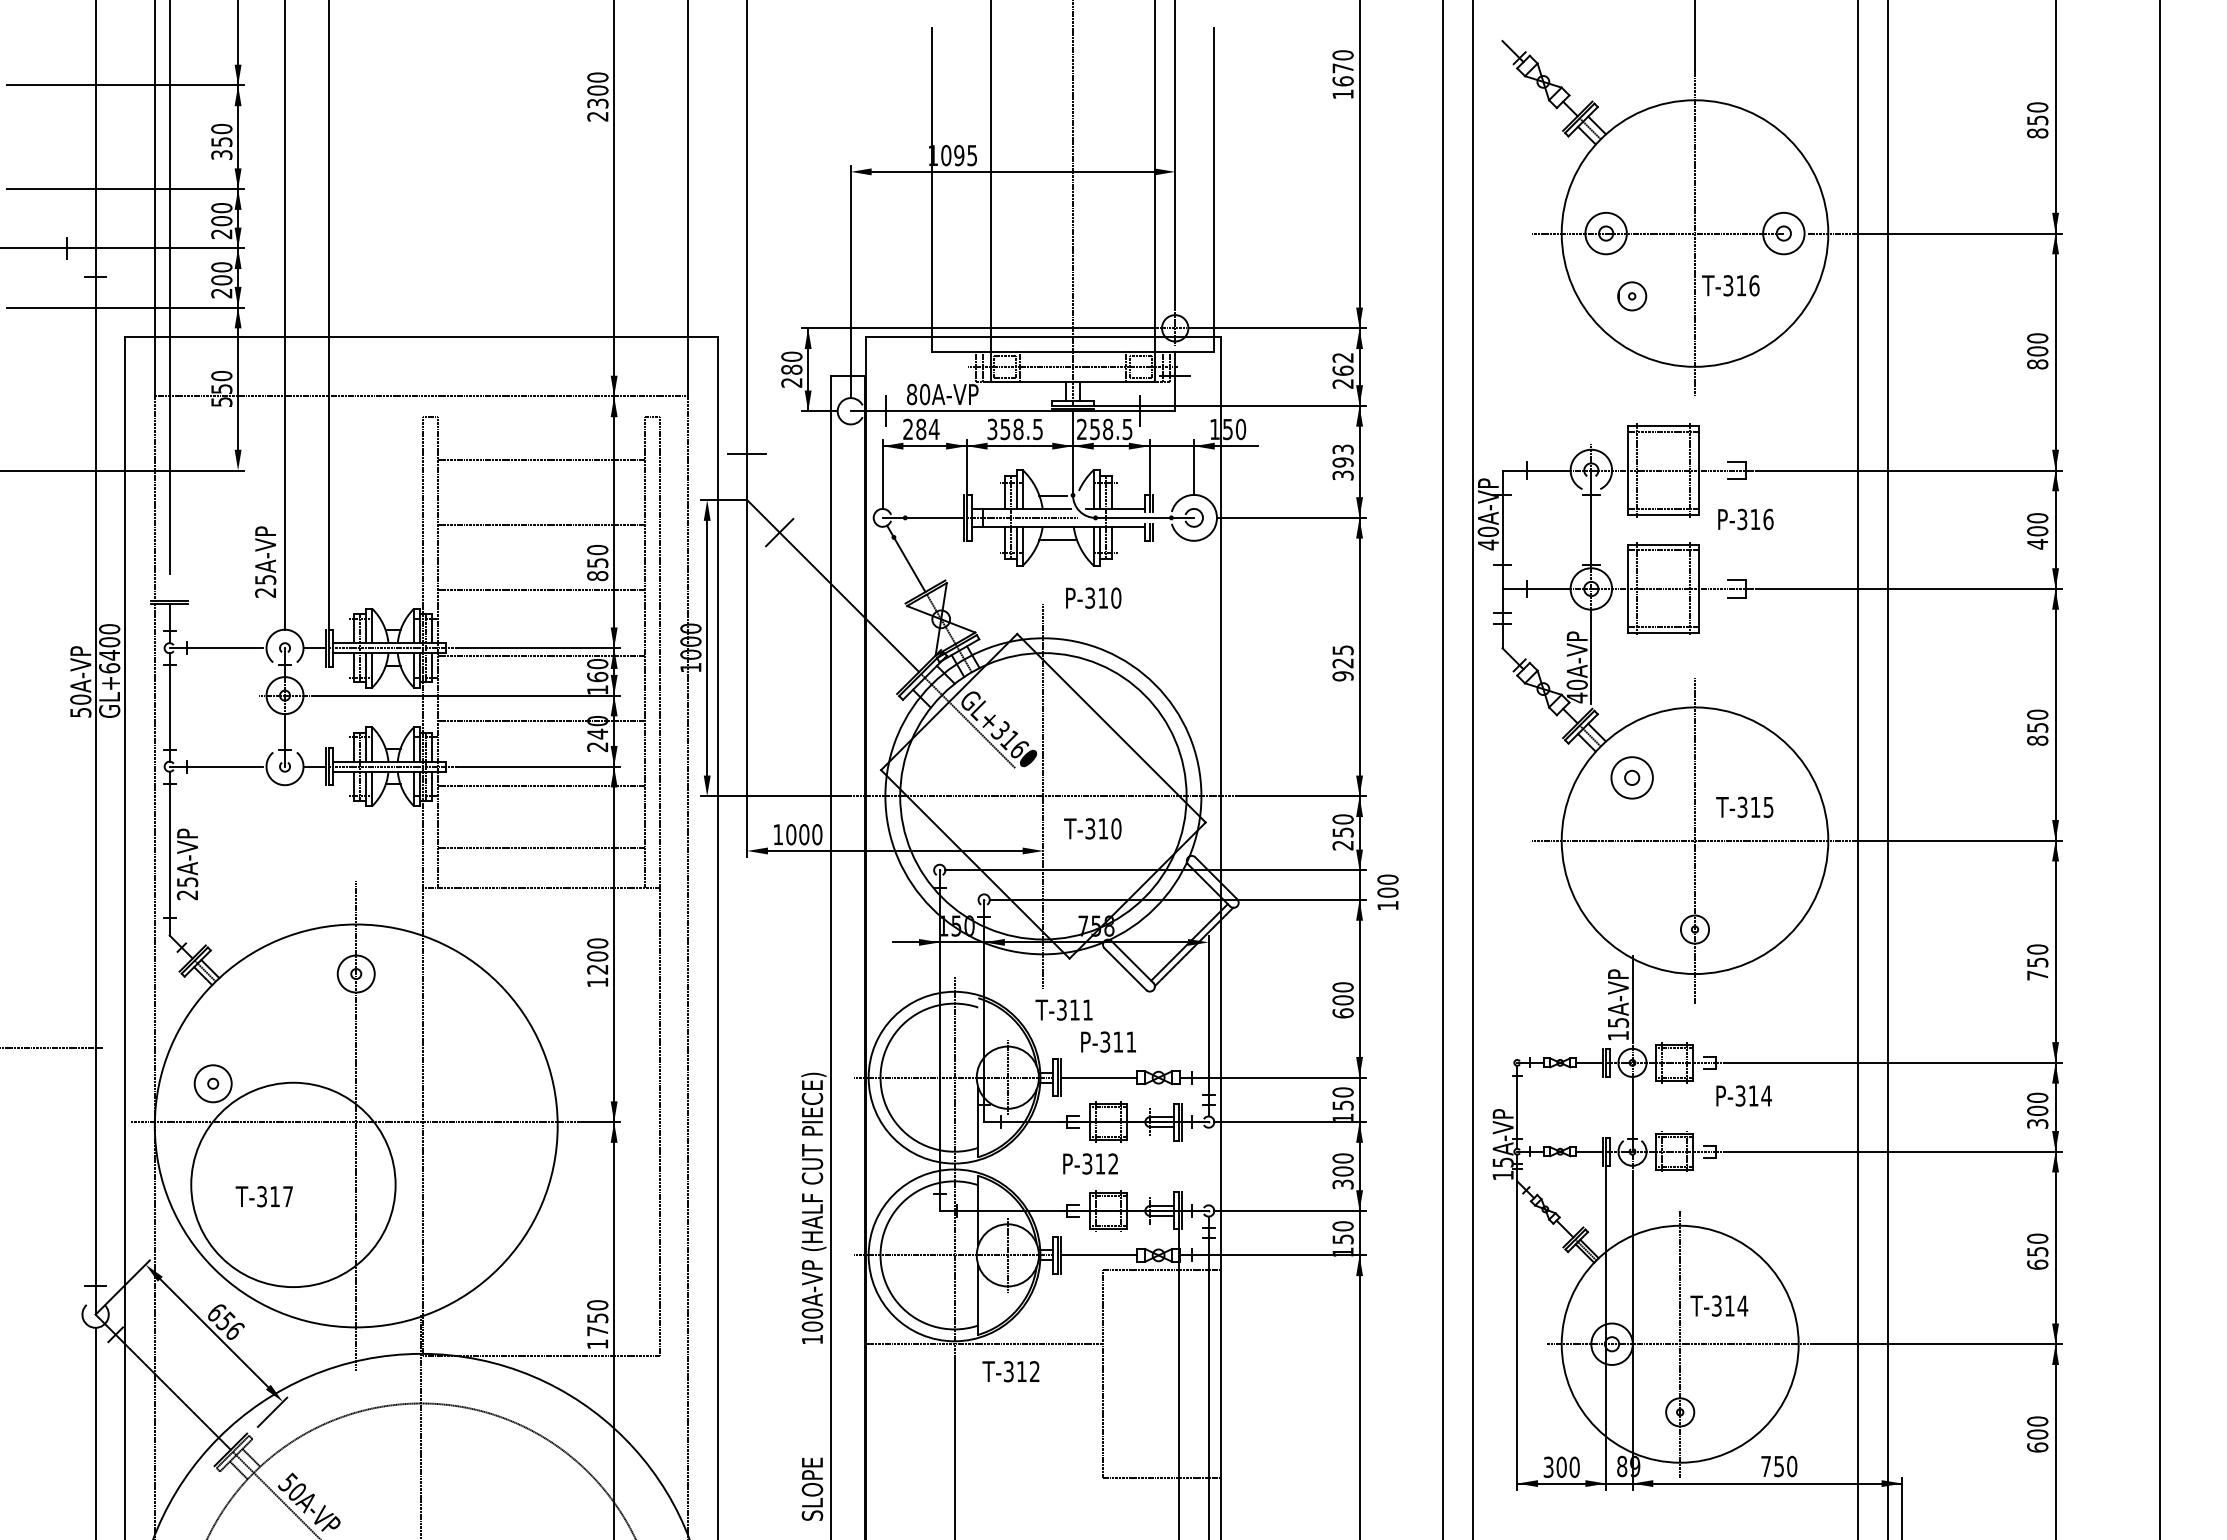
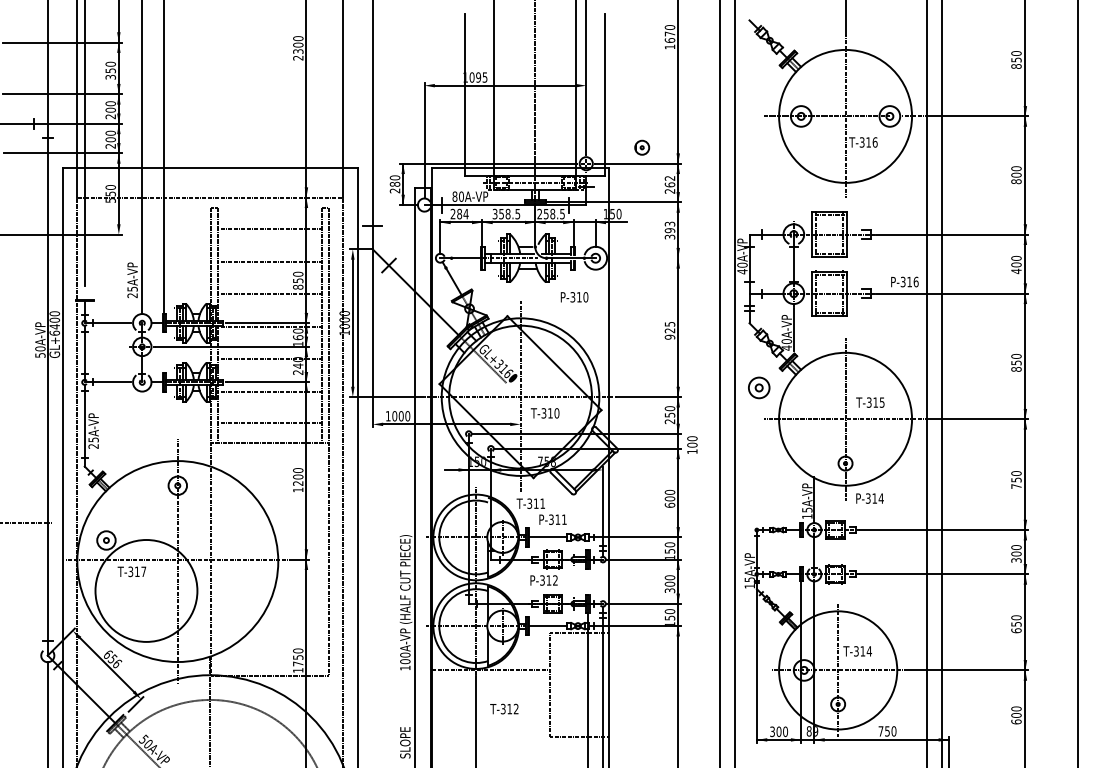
part: (1632, 295) -> (642, 147), moved
line: (1291, 518) -> (644, 258), removed
text: (1745, 518) -> (904, 281), moved
text: (1093, 598) -> (574, 297), moved
part: (1632, 777) -> (759, 387), moved
text: (1743, 1095) -> (869, 498), moved
text: (263, 1196) -> (131, 571), moved
text: (1011, 1370) -> (504, 708), moved

